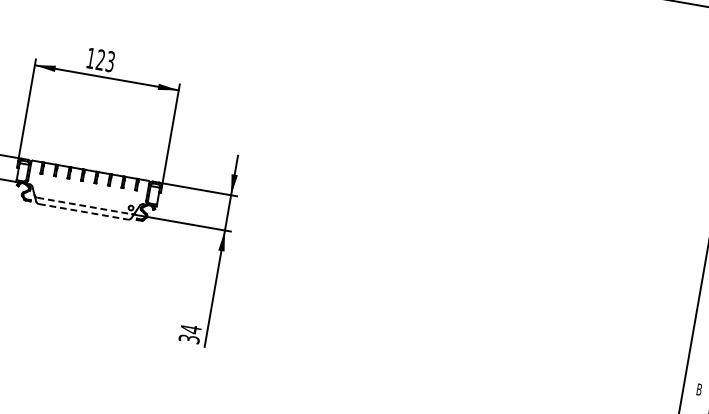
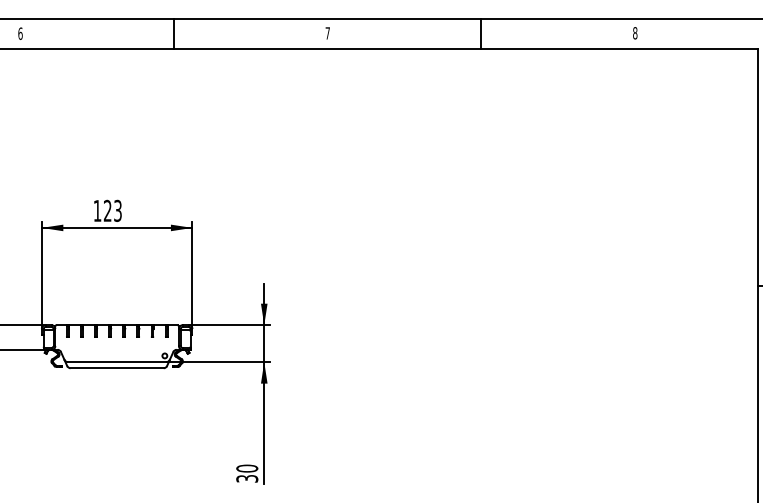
line: (84, 206) -> (117, 362), dashed -> solid
line: (83, 212) -> (117, 368), dashed -> solid
text: (191, 329) -> (247, 468), 34 -> 30

